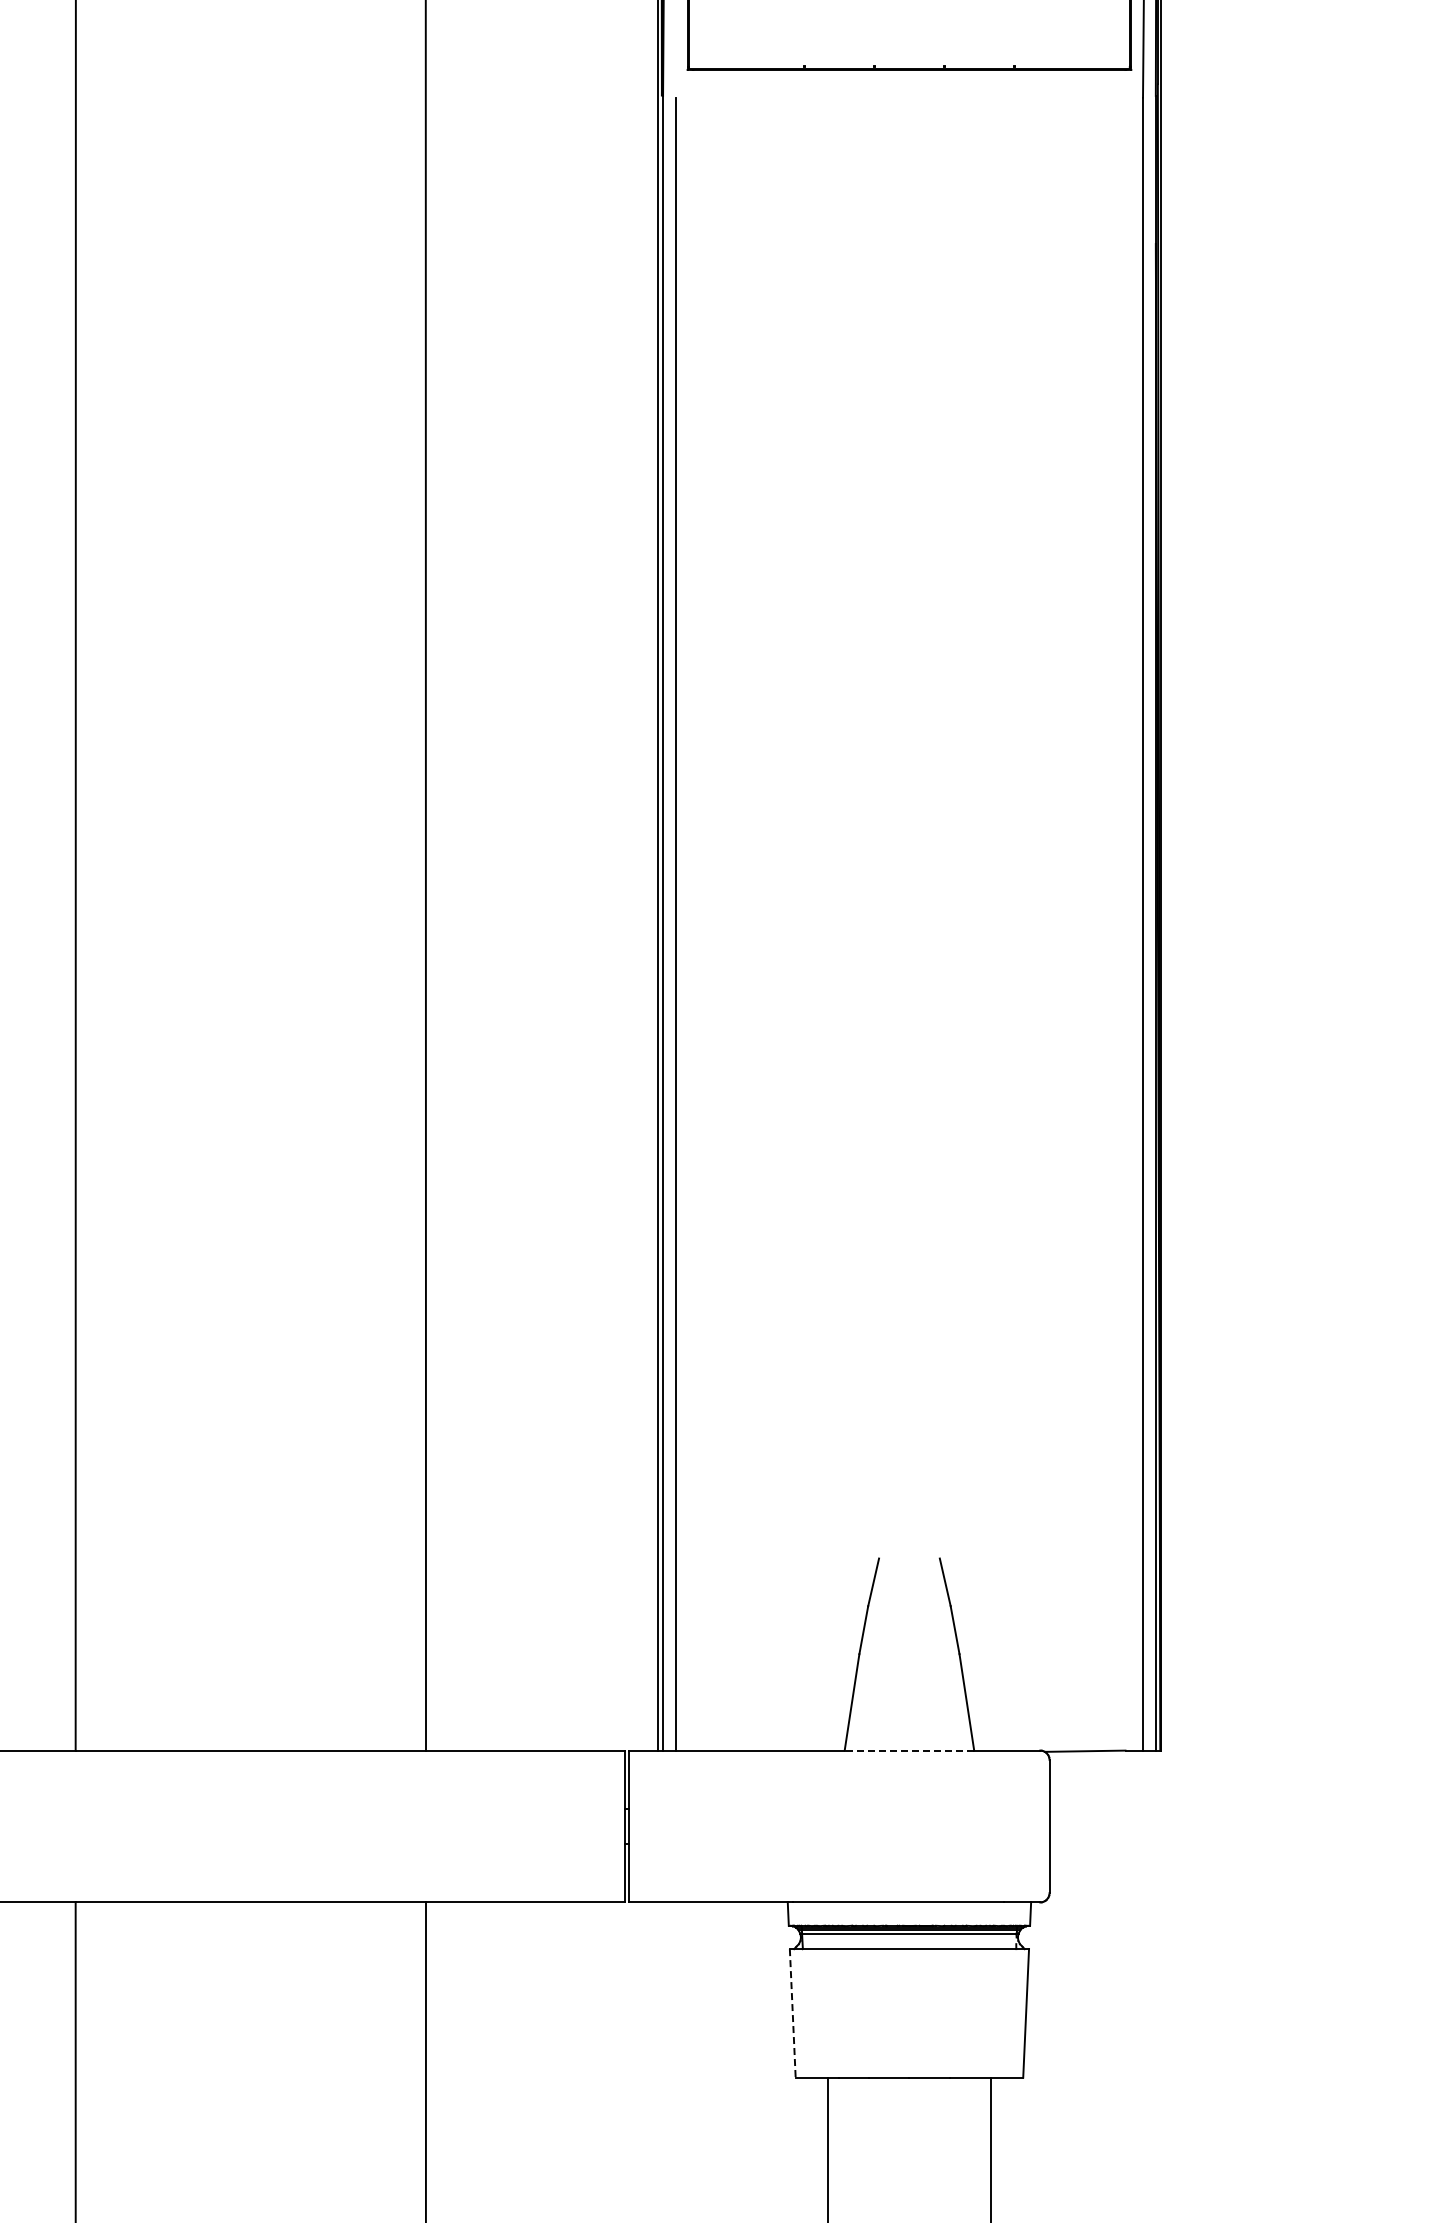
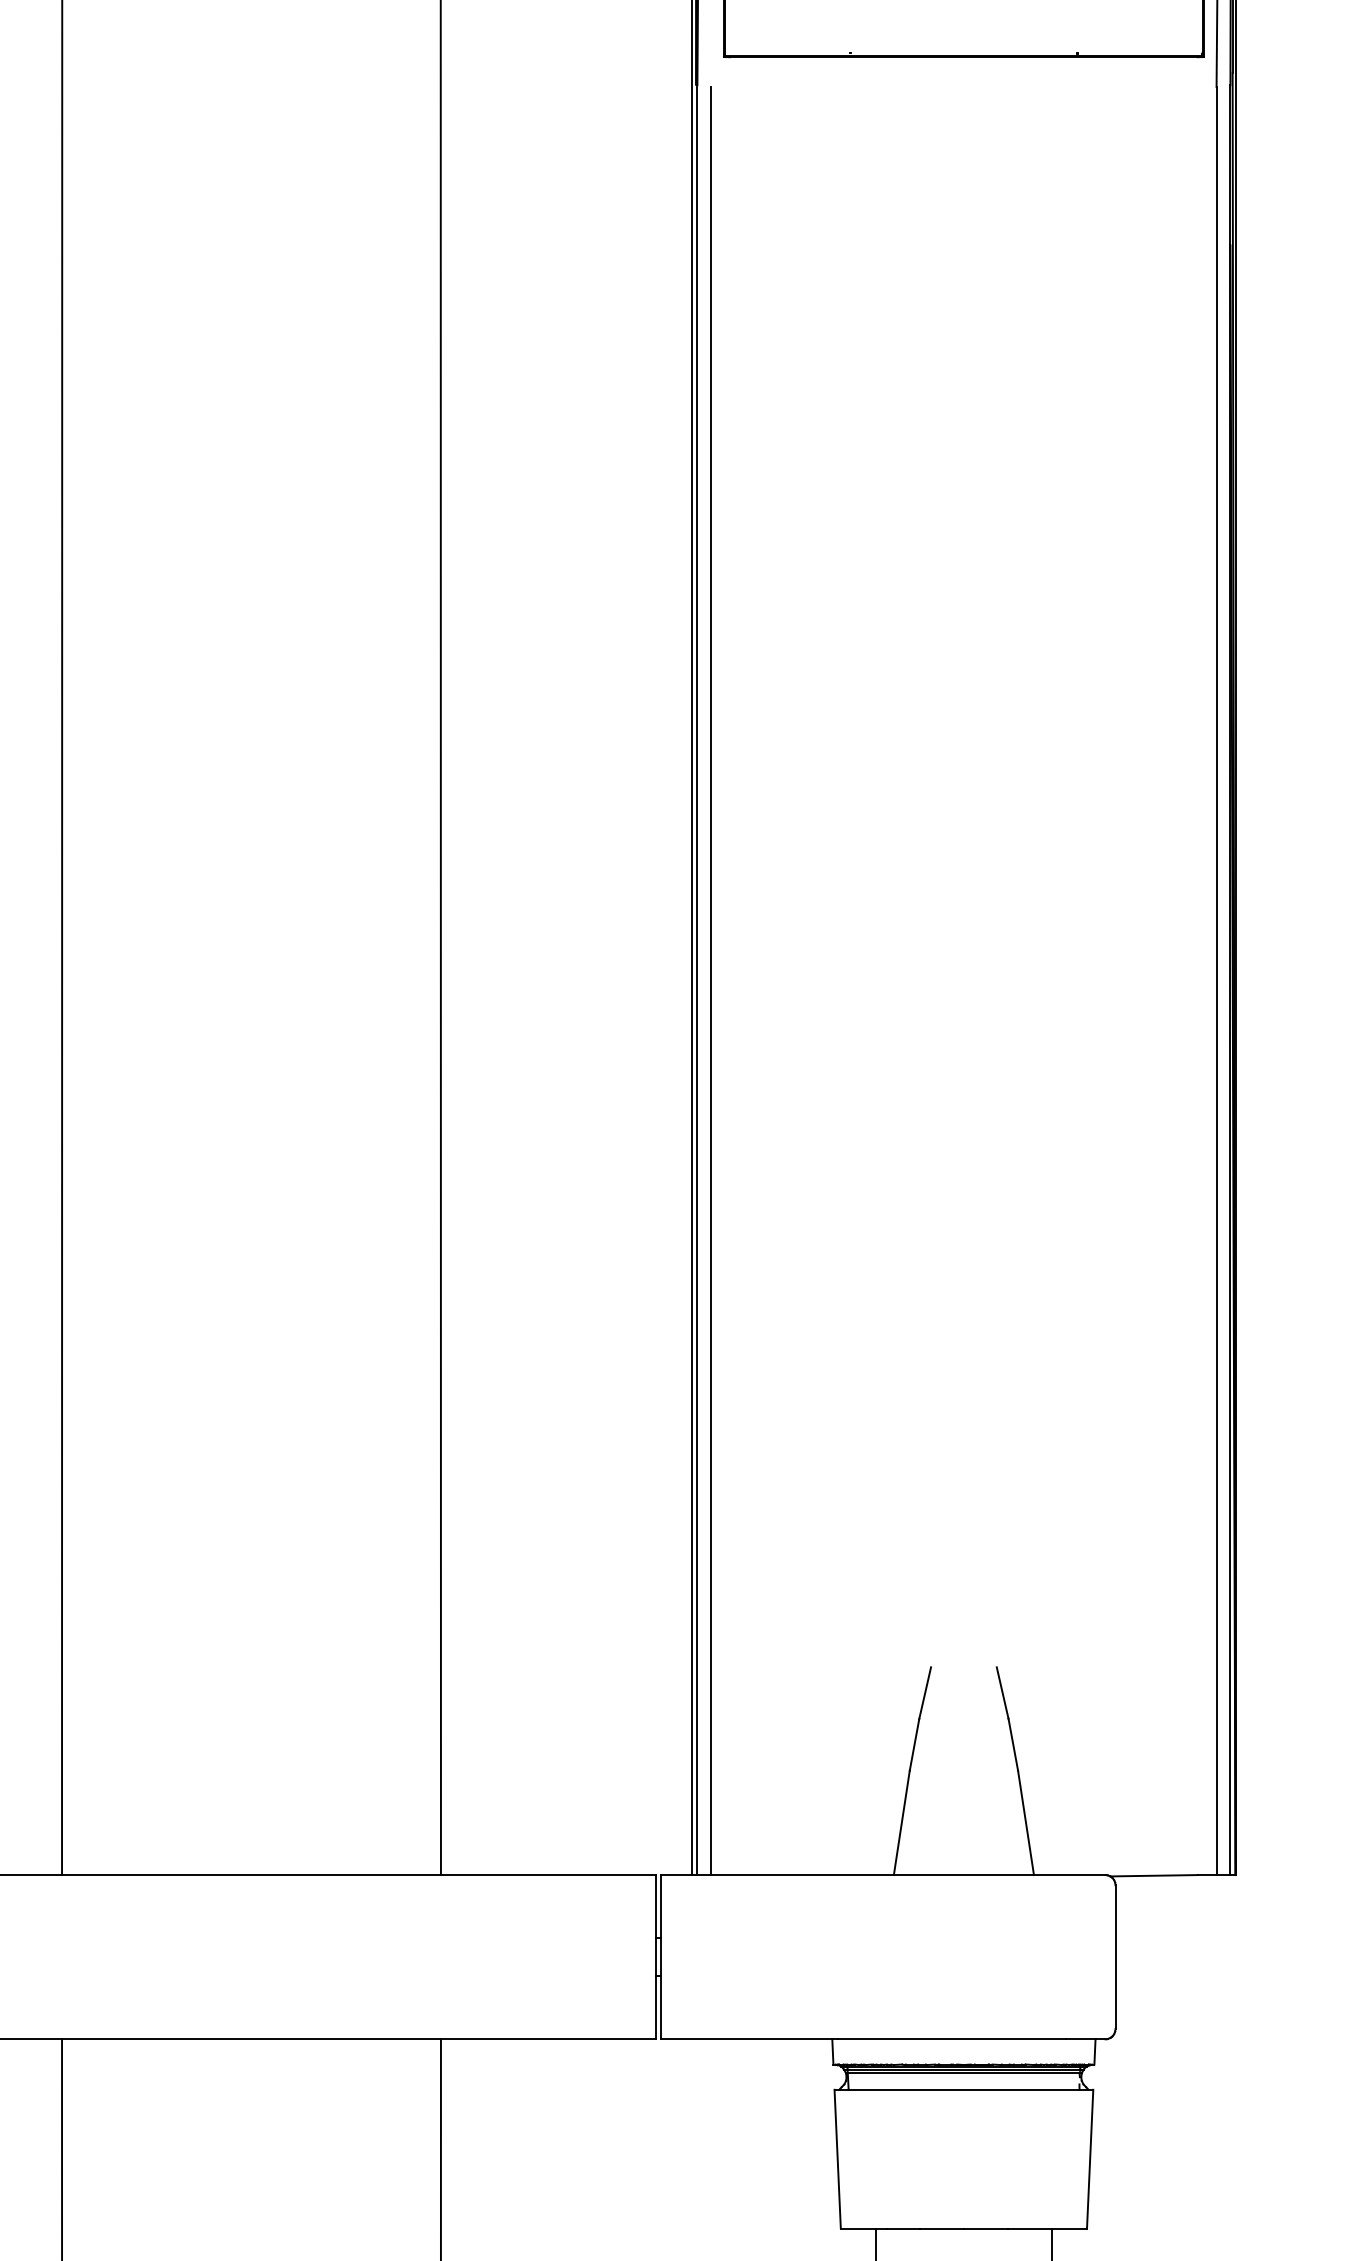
line: (909, 1750) -> (963, 1874), dashed -> solid
line: (792, 2013) -> (837, 2159), dashed -> solid

